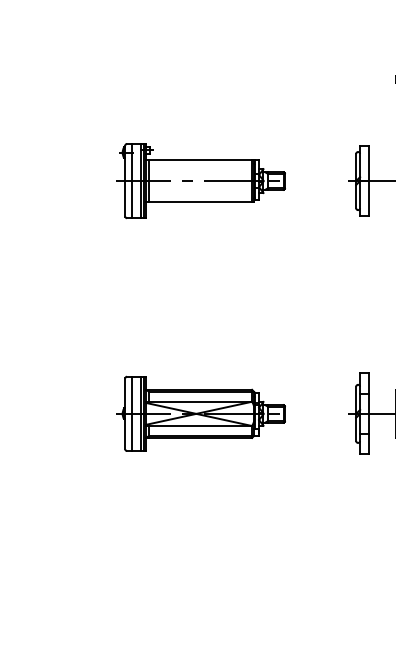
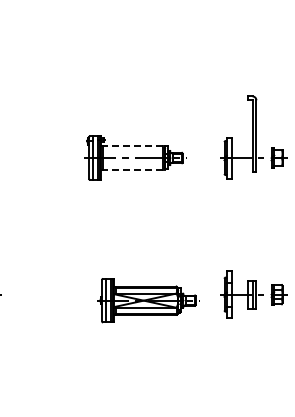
line: (200, 159) -> (133, 145), solid -> dashed
line: (200, 202) -> (133, 170), solid -> dashed
part: (204, 413) -> (148, 300), moved

